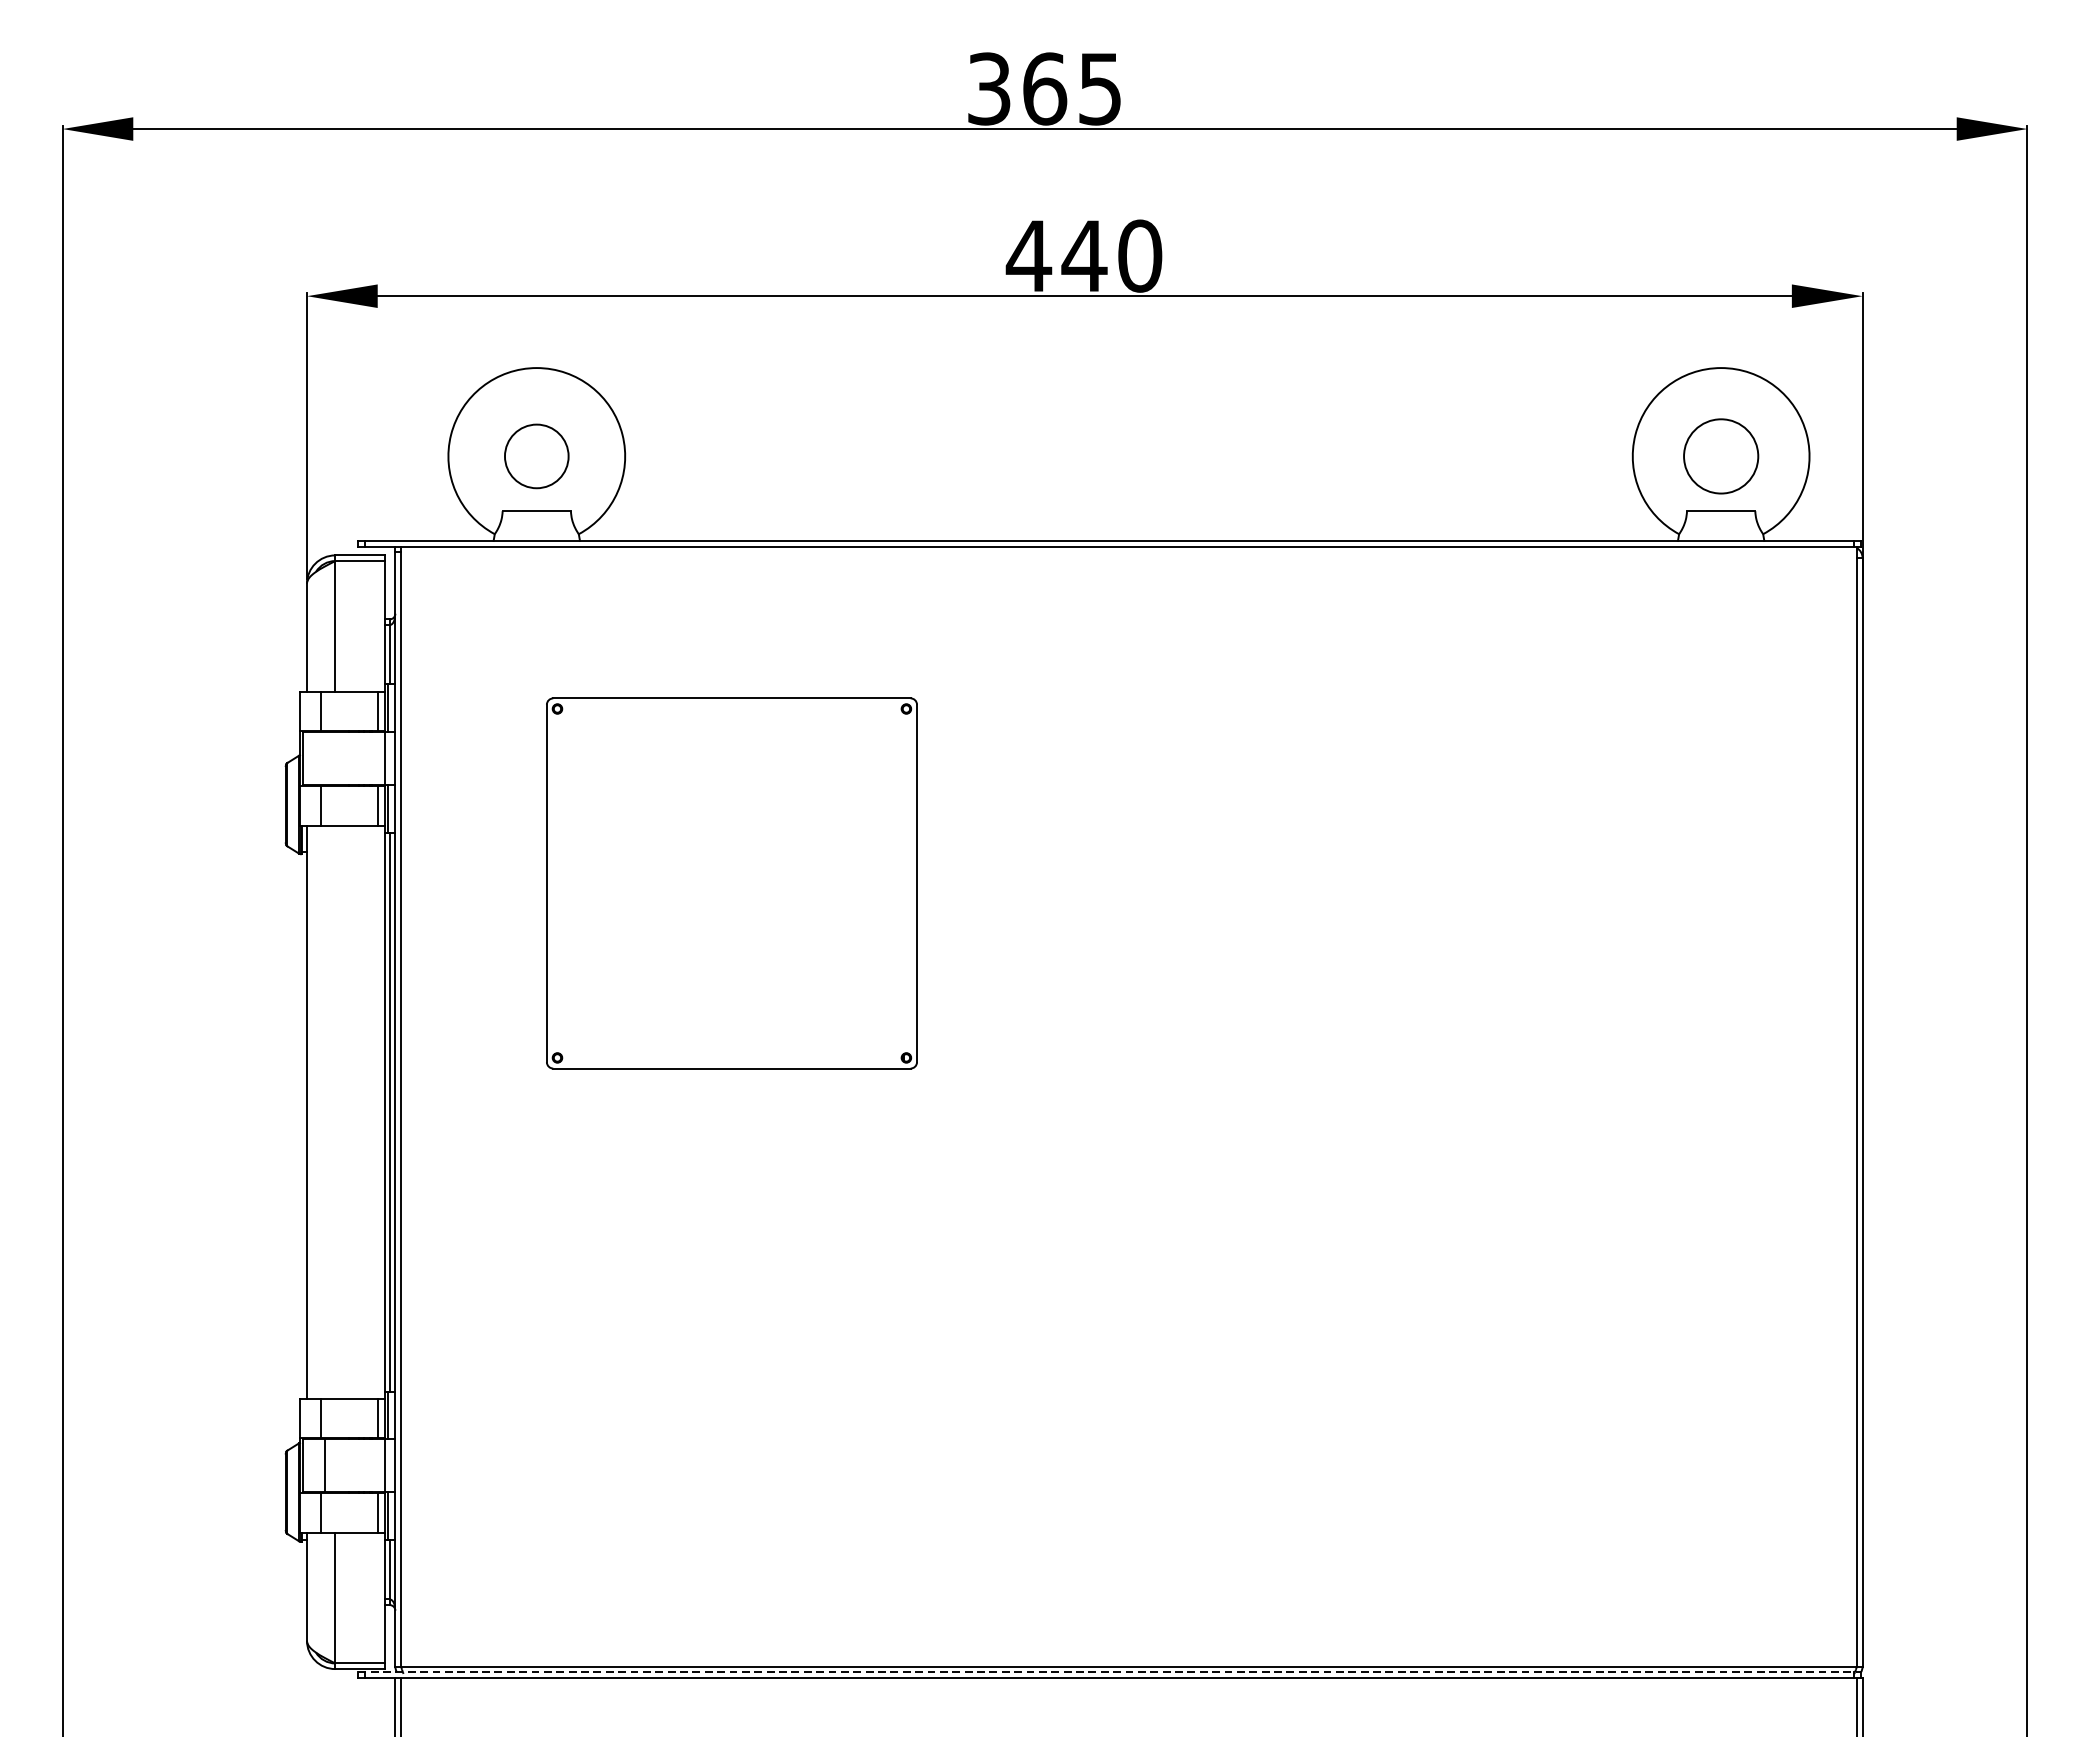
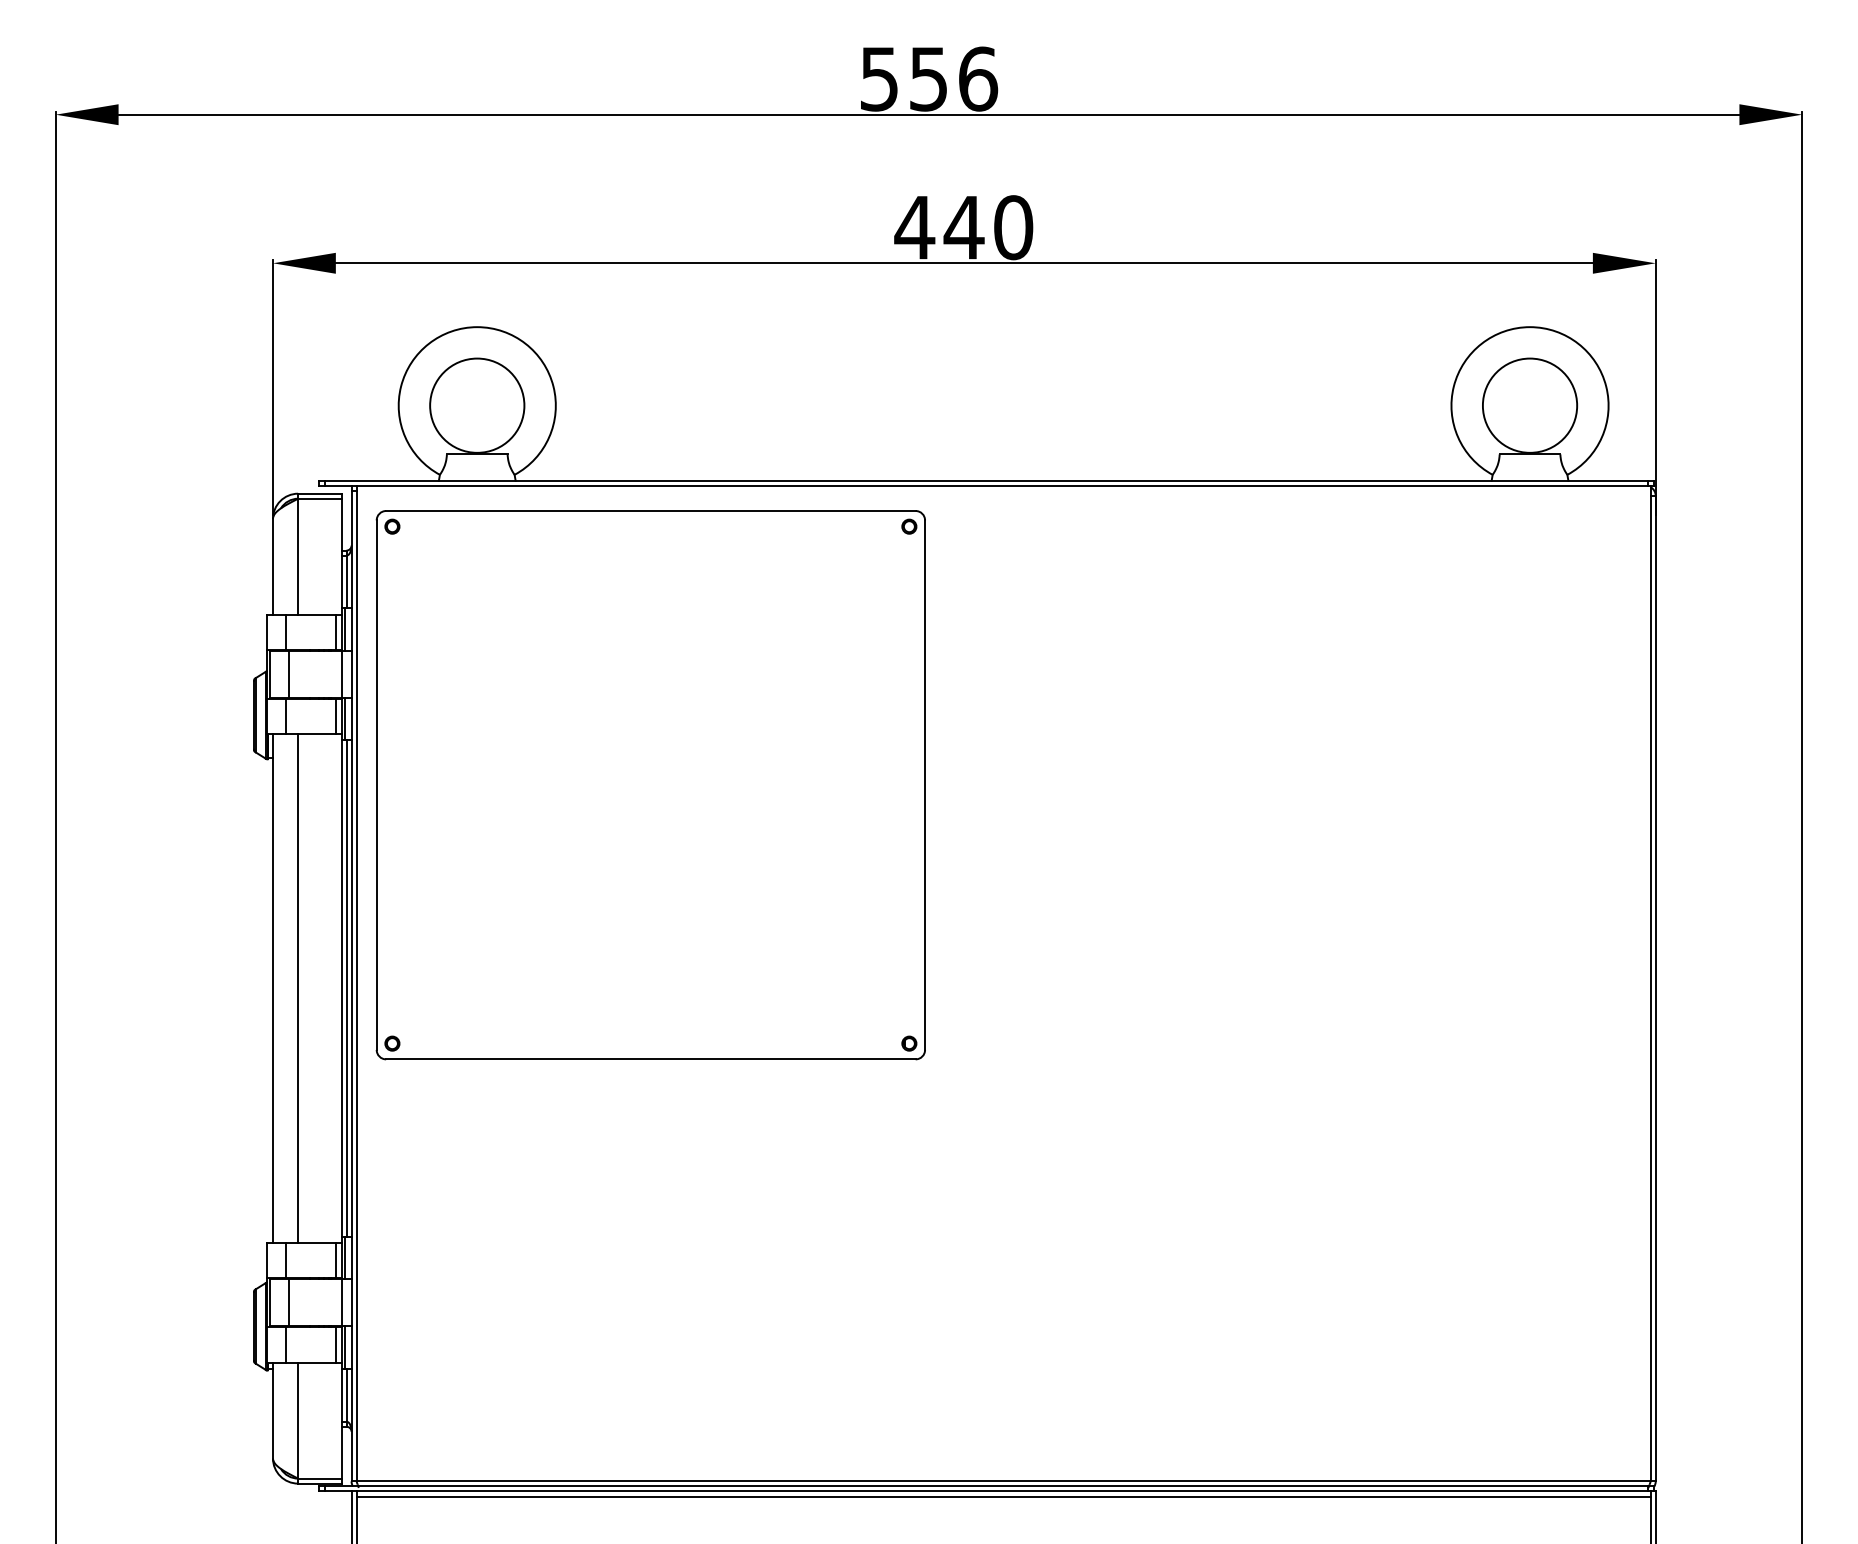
text: (1045, 88) -> (929, 78), 365 -> 556
circle: (537, 456) -> (477, 405), size x1.67
circle: (1720, 456) -> (1529, 405), size x1.43
line: (324, 757) -> (288, 673), added
part: (731, 883) -> (650, 785), size x1.67
line: (335, 1112) -> (298, 988), added
line: (1109, 1672) -> (986, 1486), dashed -> solid
line: (1128, 1683) -> (1003, 1496), added

